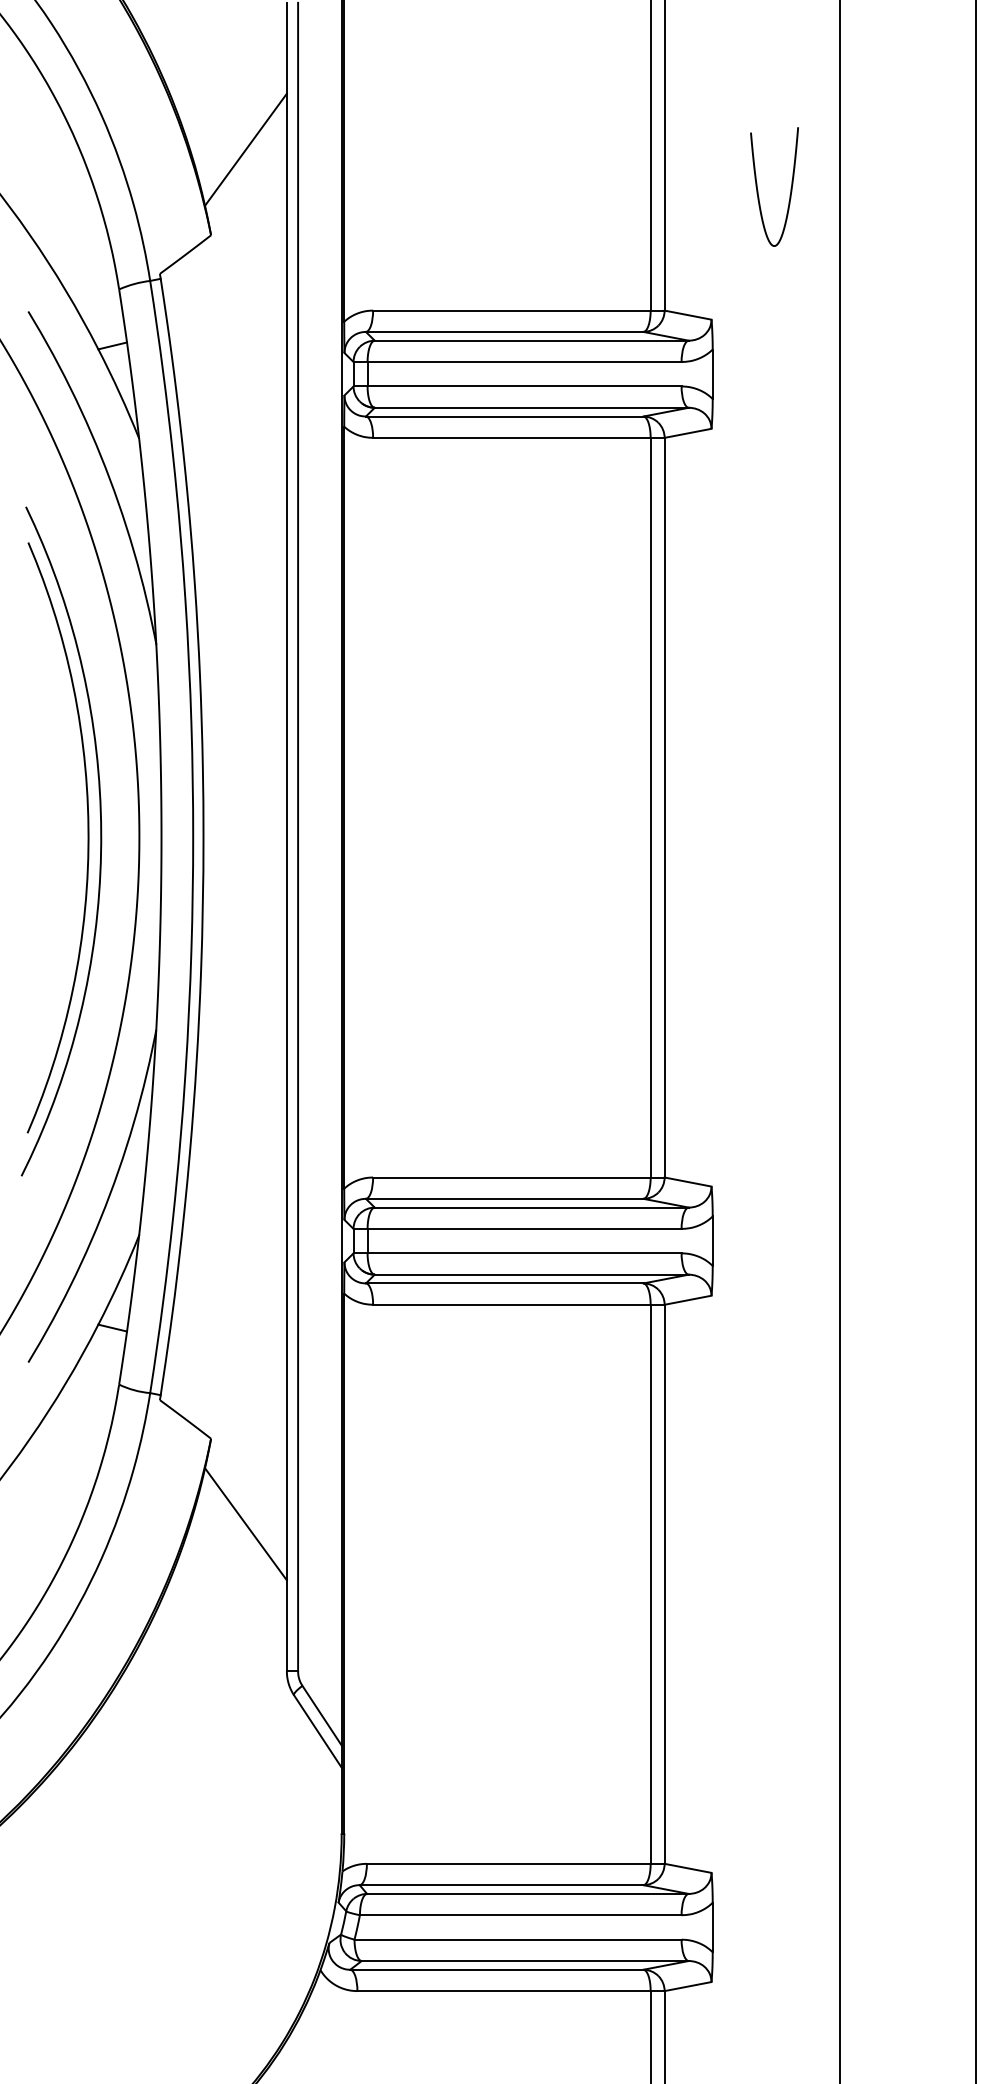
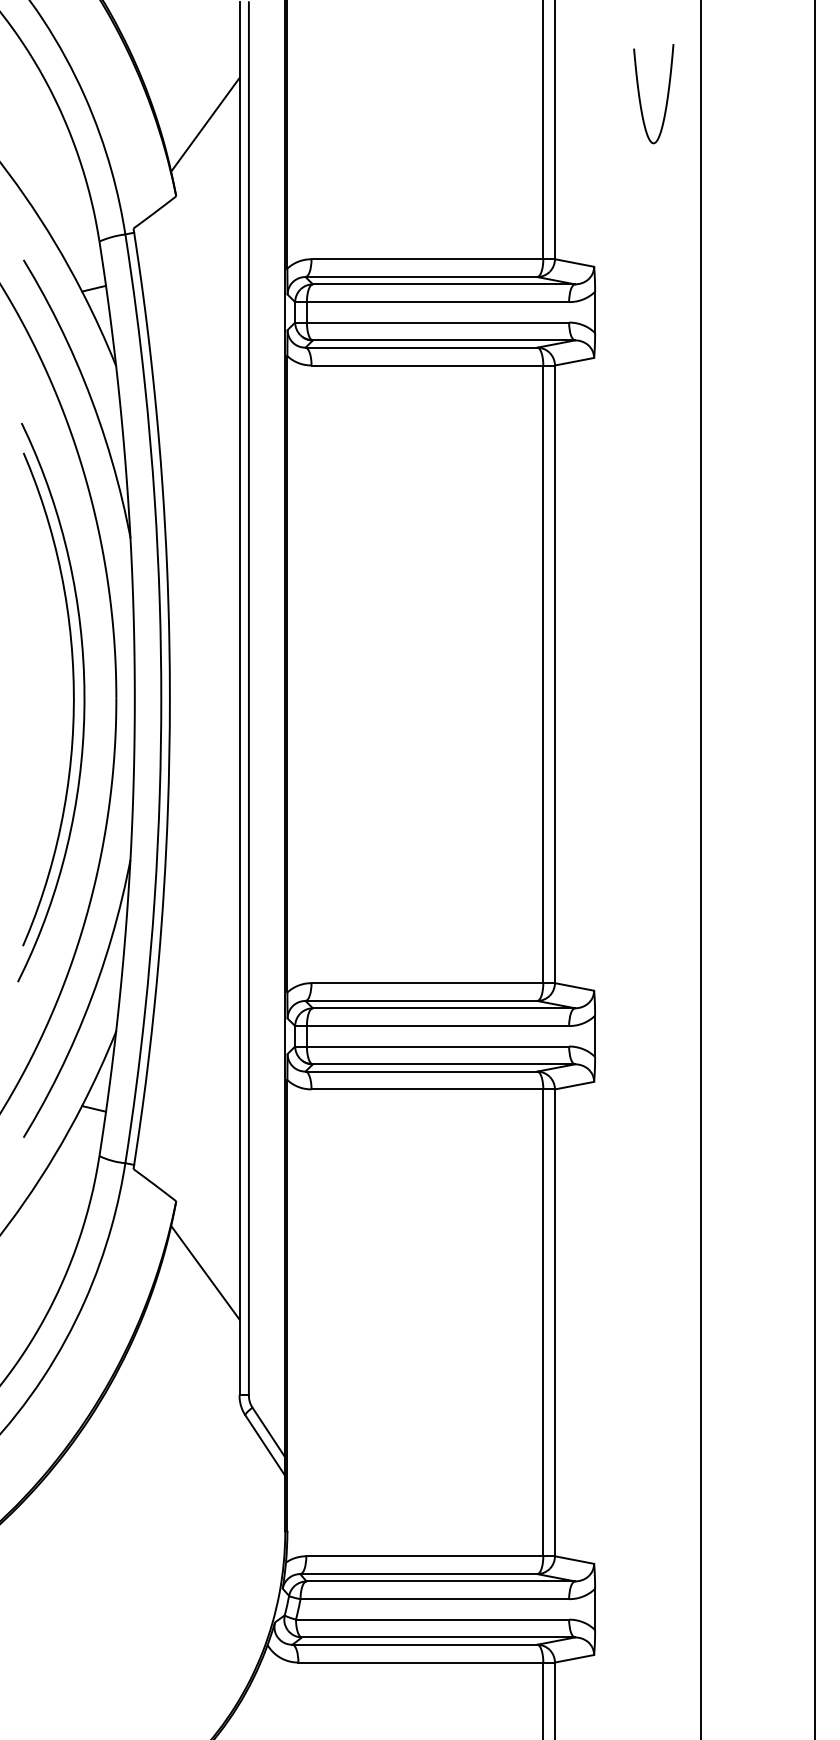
curve: (758, 189) -> (640, 96), moved

